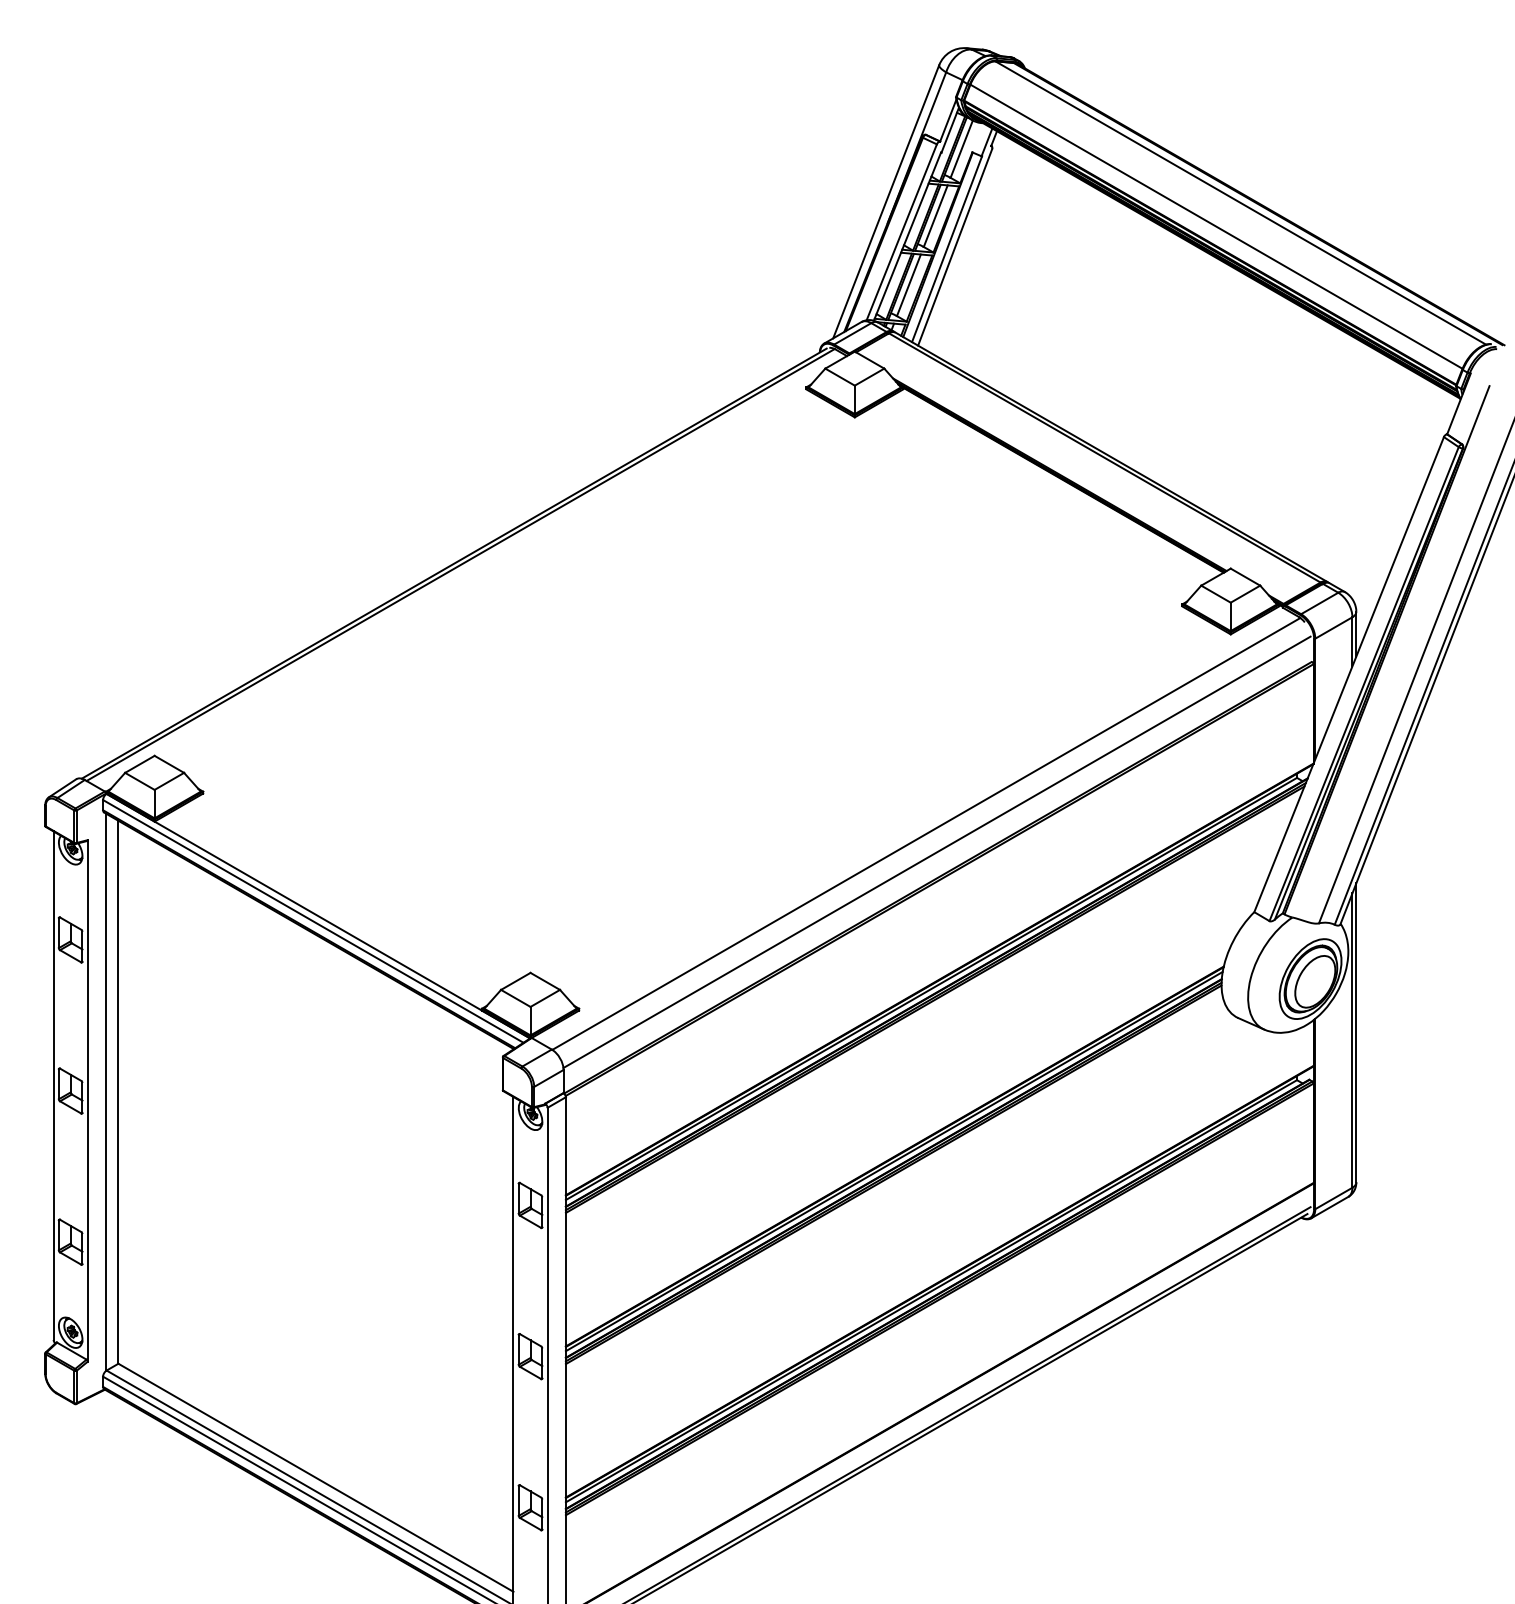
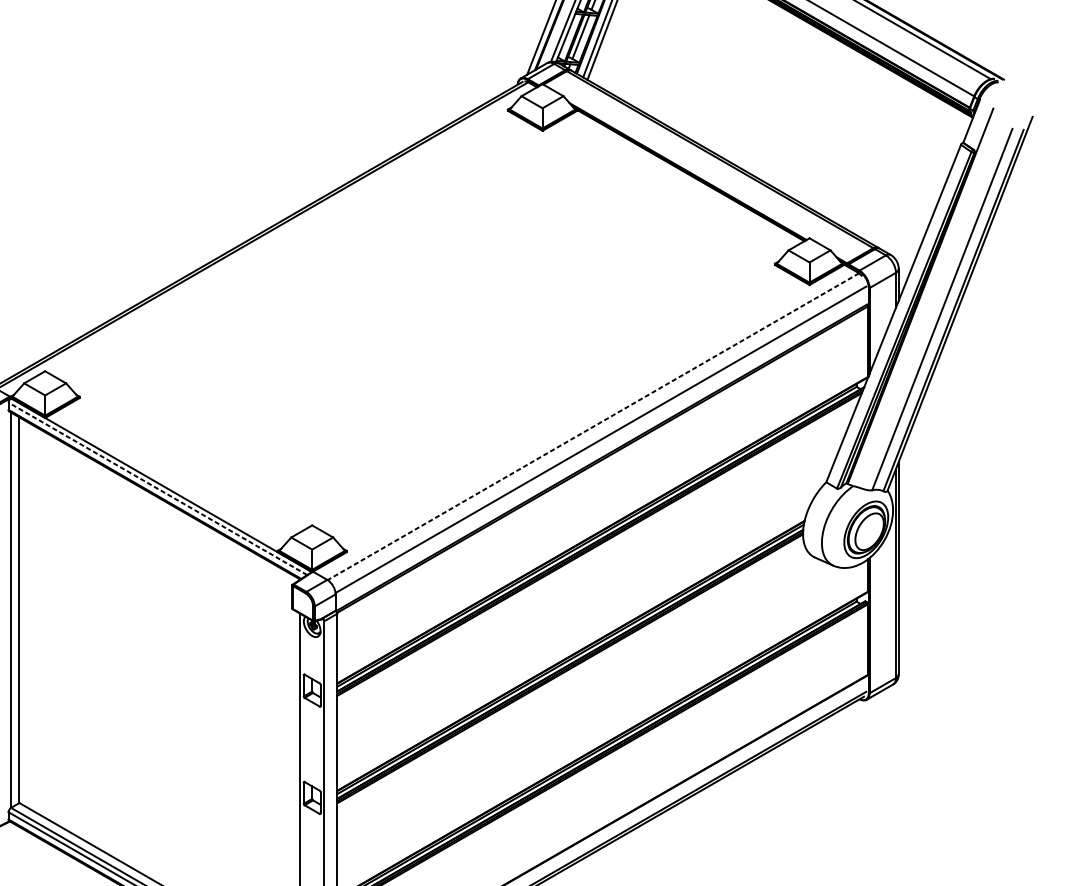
line: (926, 833) -> (593, 426), solid -> dashed
line: (313, 921) -> (158, 488), solid -> dashed

